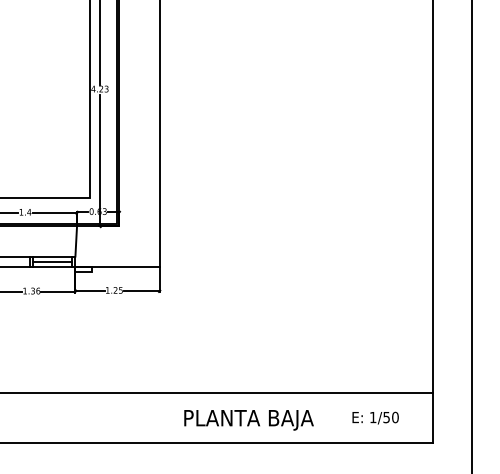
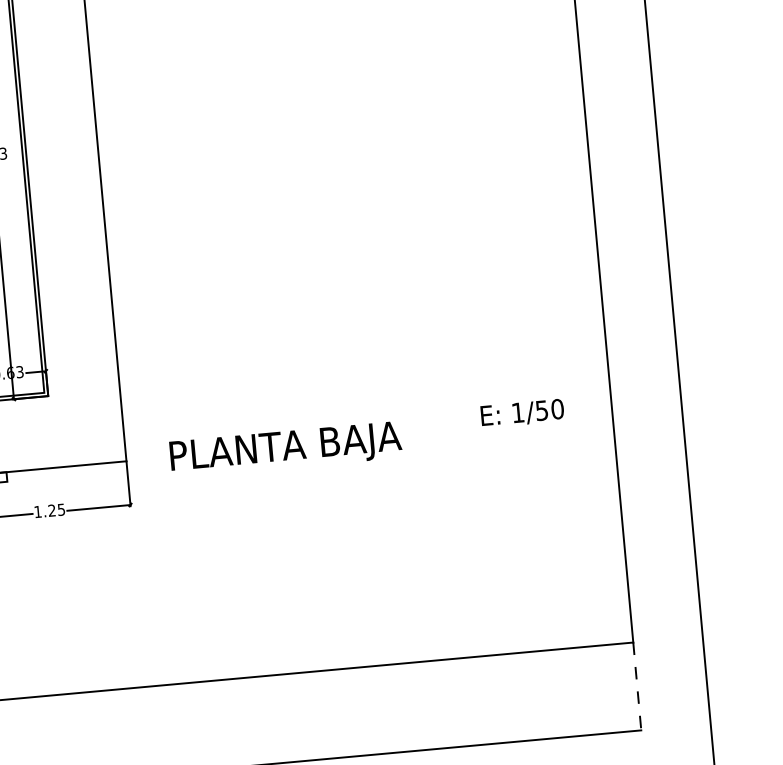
text: (375, 417) -> (522, 412), moved
line: (432, 418) -> (636, 687), solid -> dashed
text: (248, 420) -> (285, 450), moved

